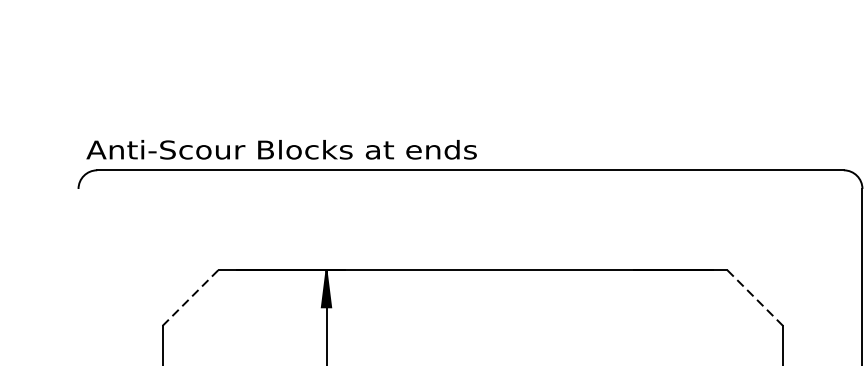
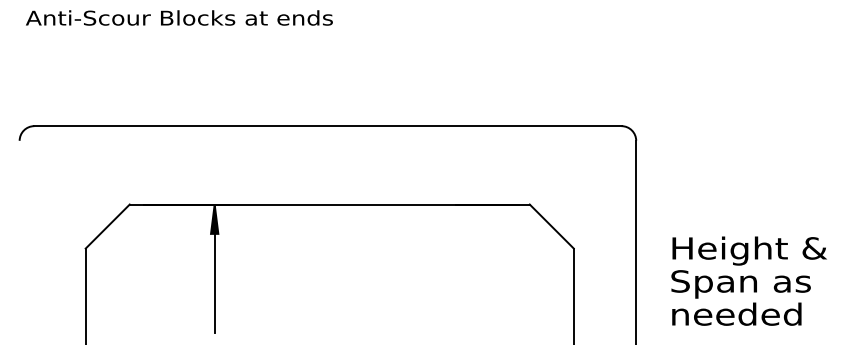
text: (281, 149) -> (179, 17), moved
line: (191, 297) -> (108, 226), dashed -> solid
line: (754, 297) -> (551, 226), dashed -> solid

